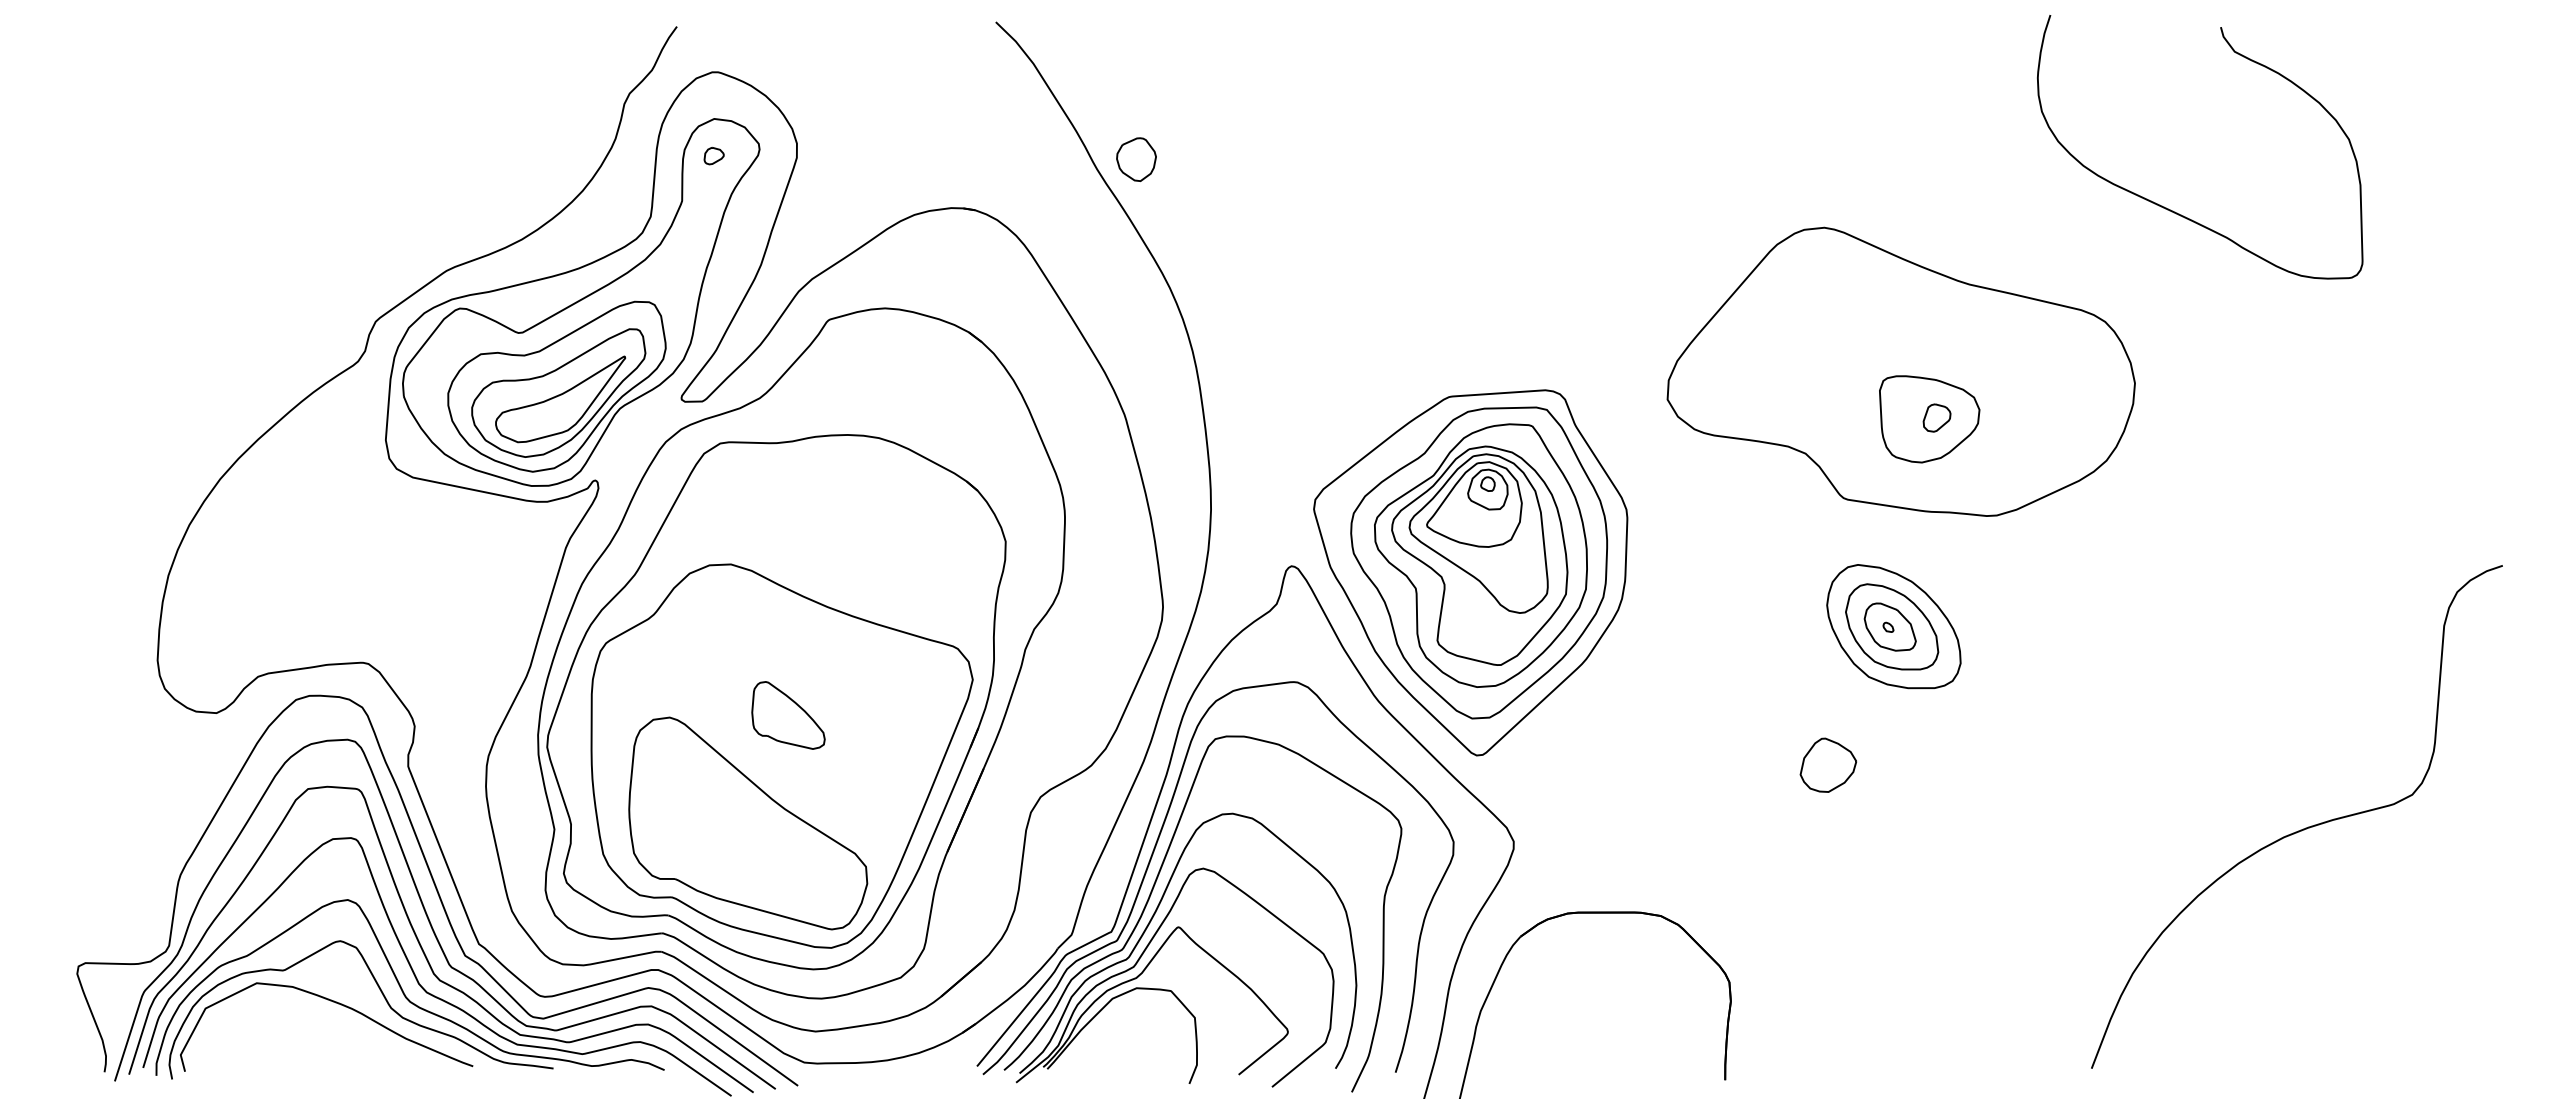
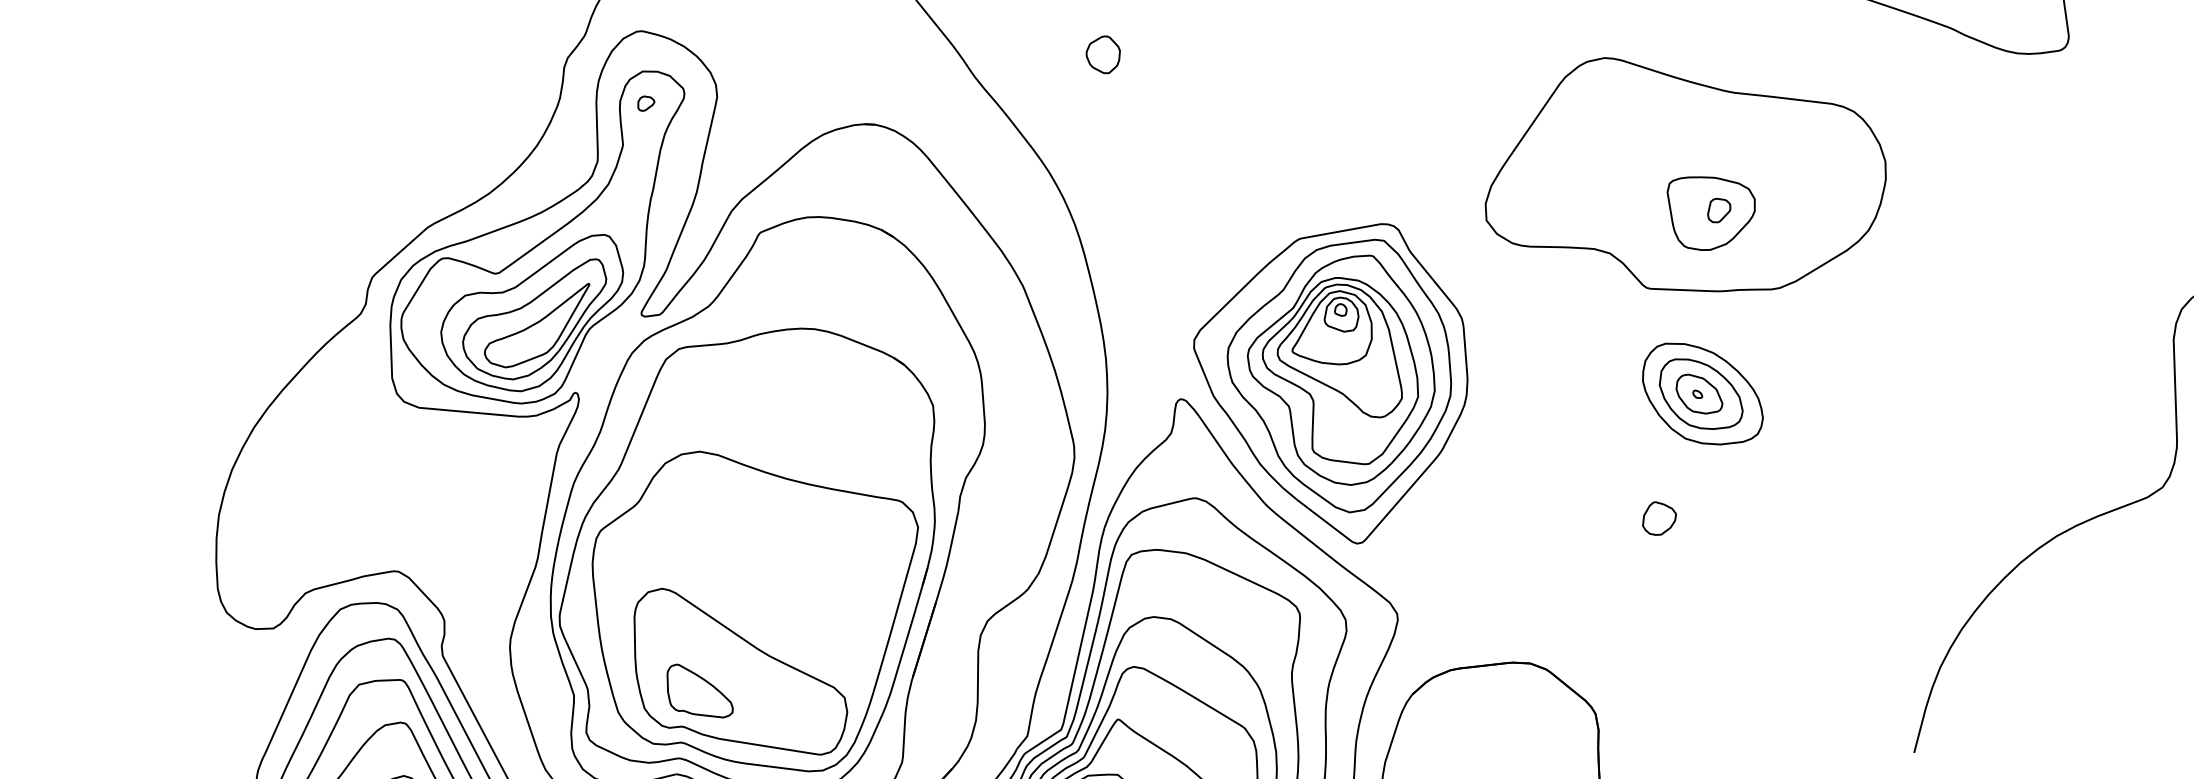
part: (1136, 159) -> (1103, 55), moved
part: (788, 715) -> (699, 691), moved
part: (1827, 765) -> (1658, 518), size x0.71

